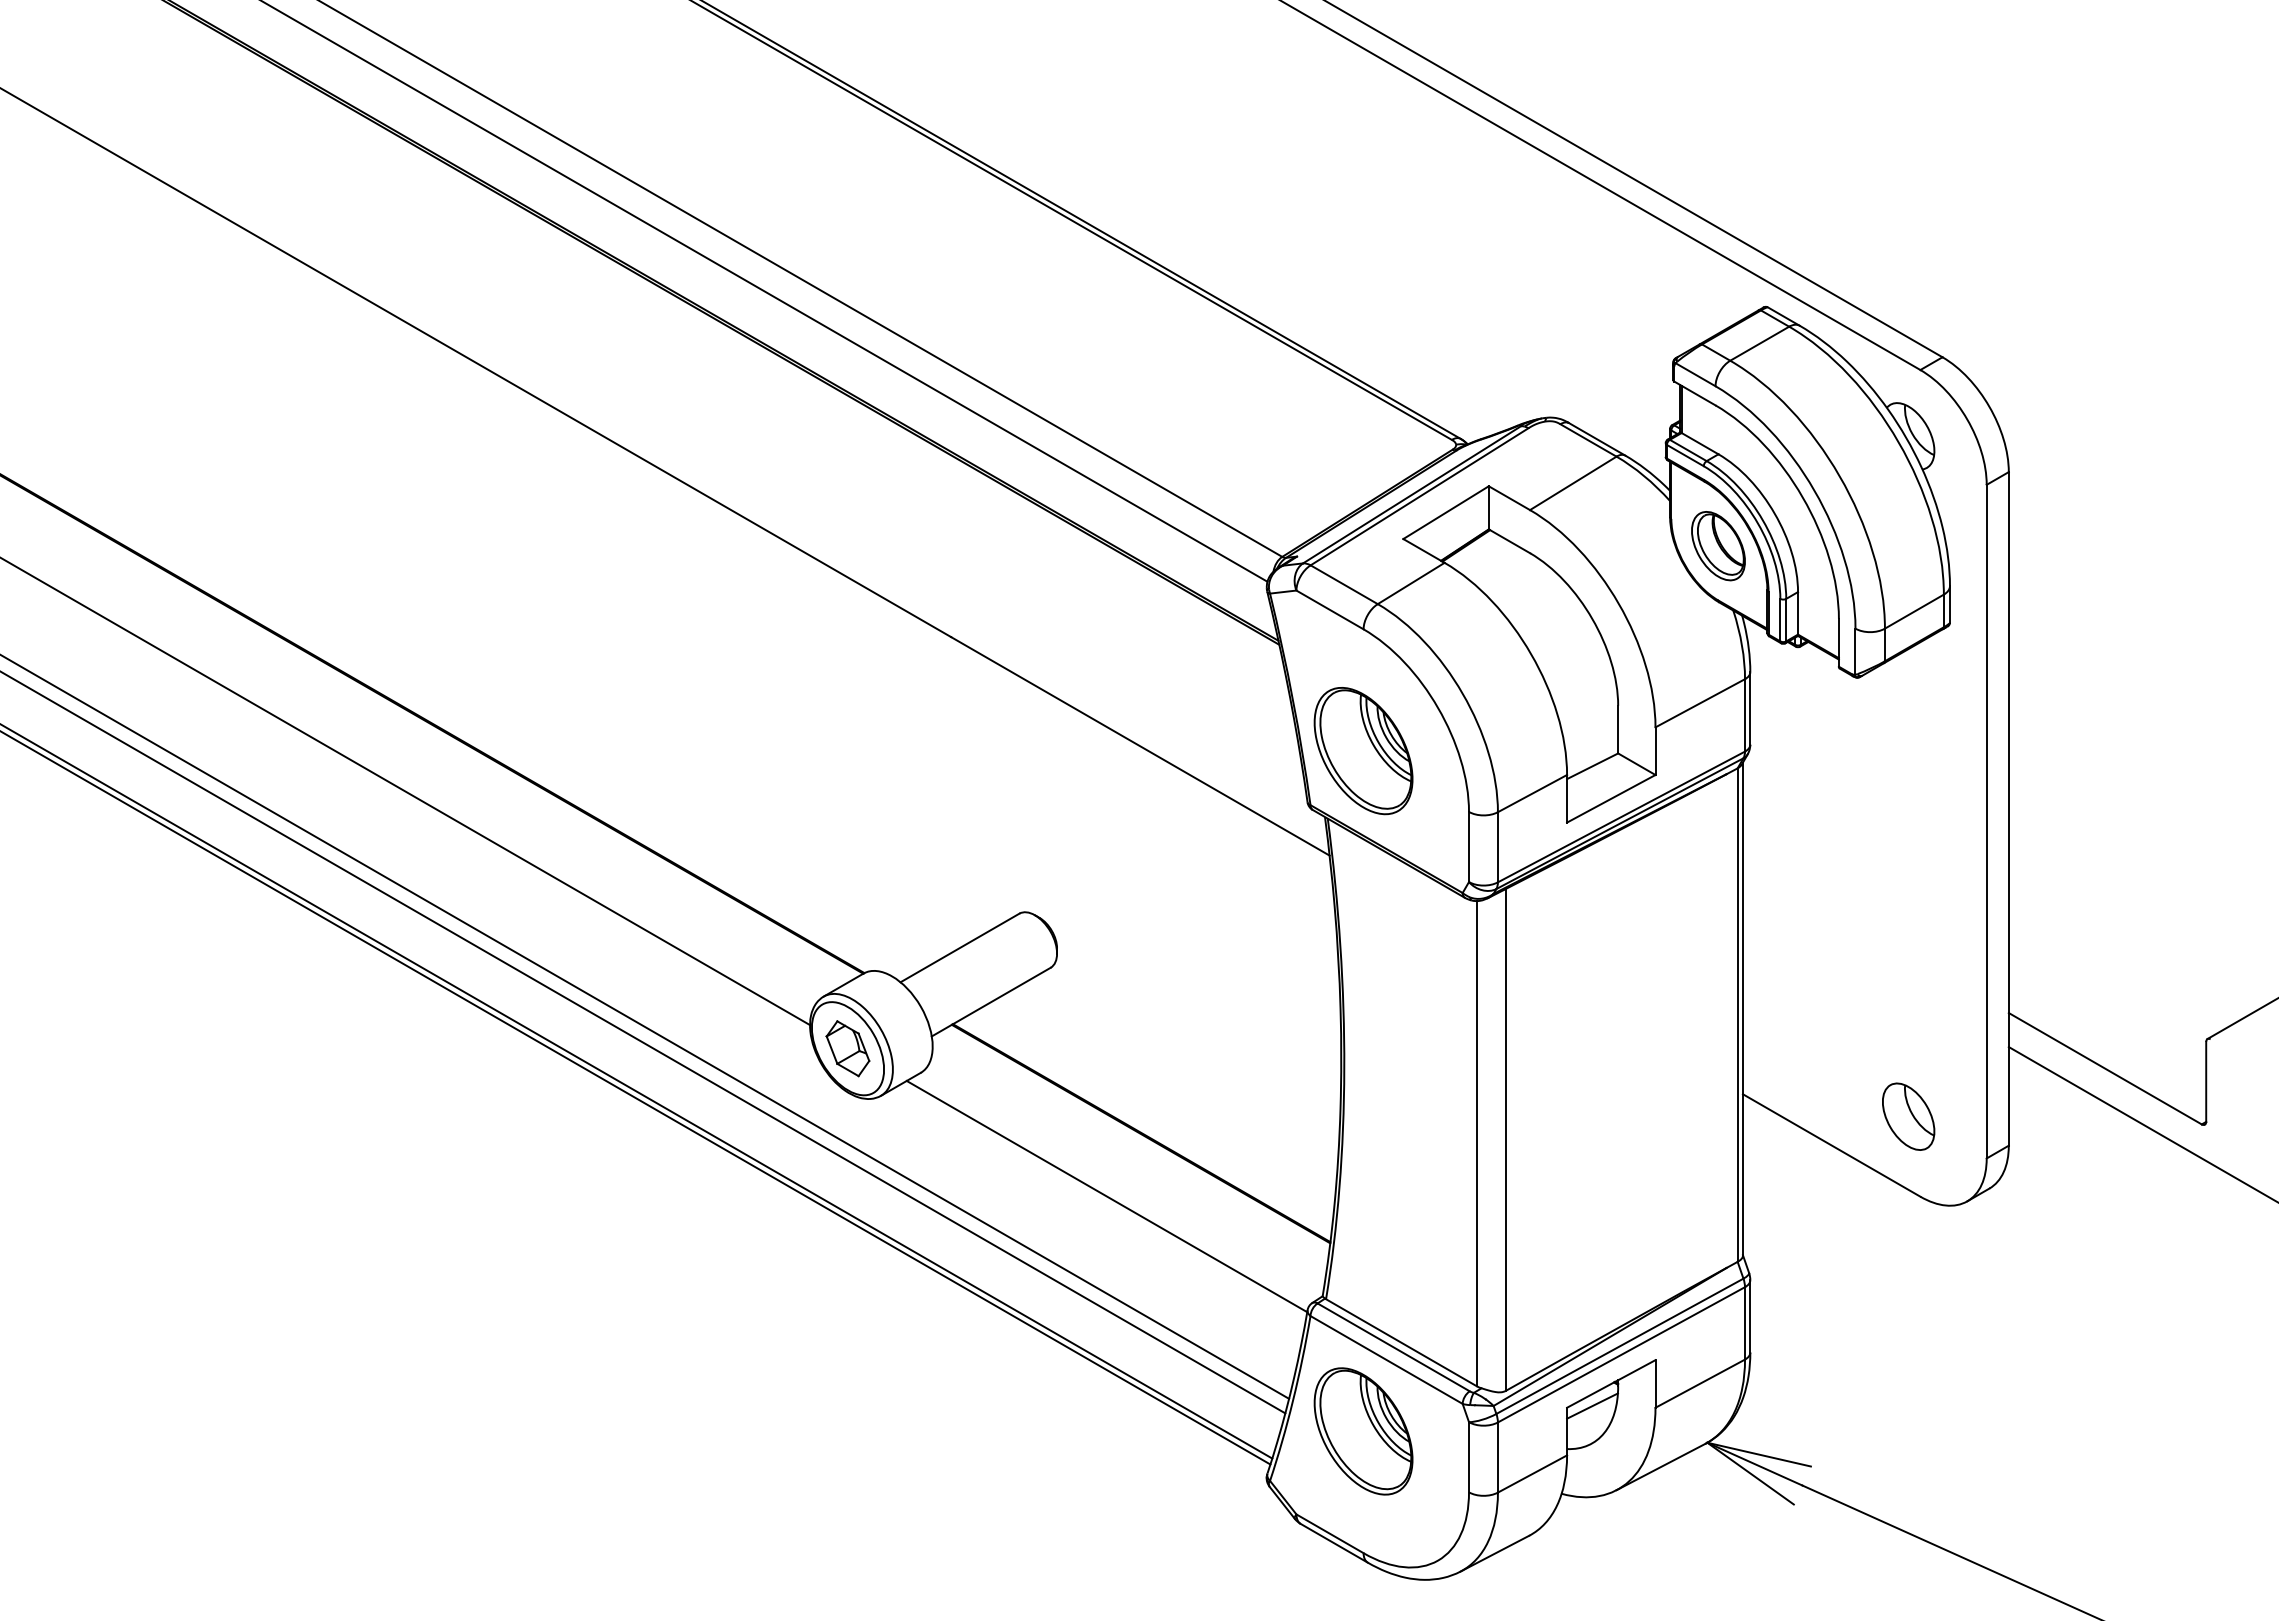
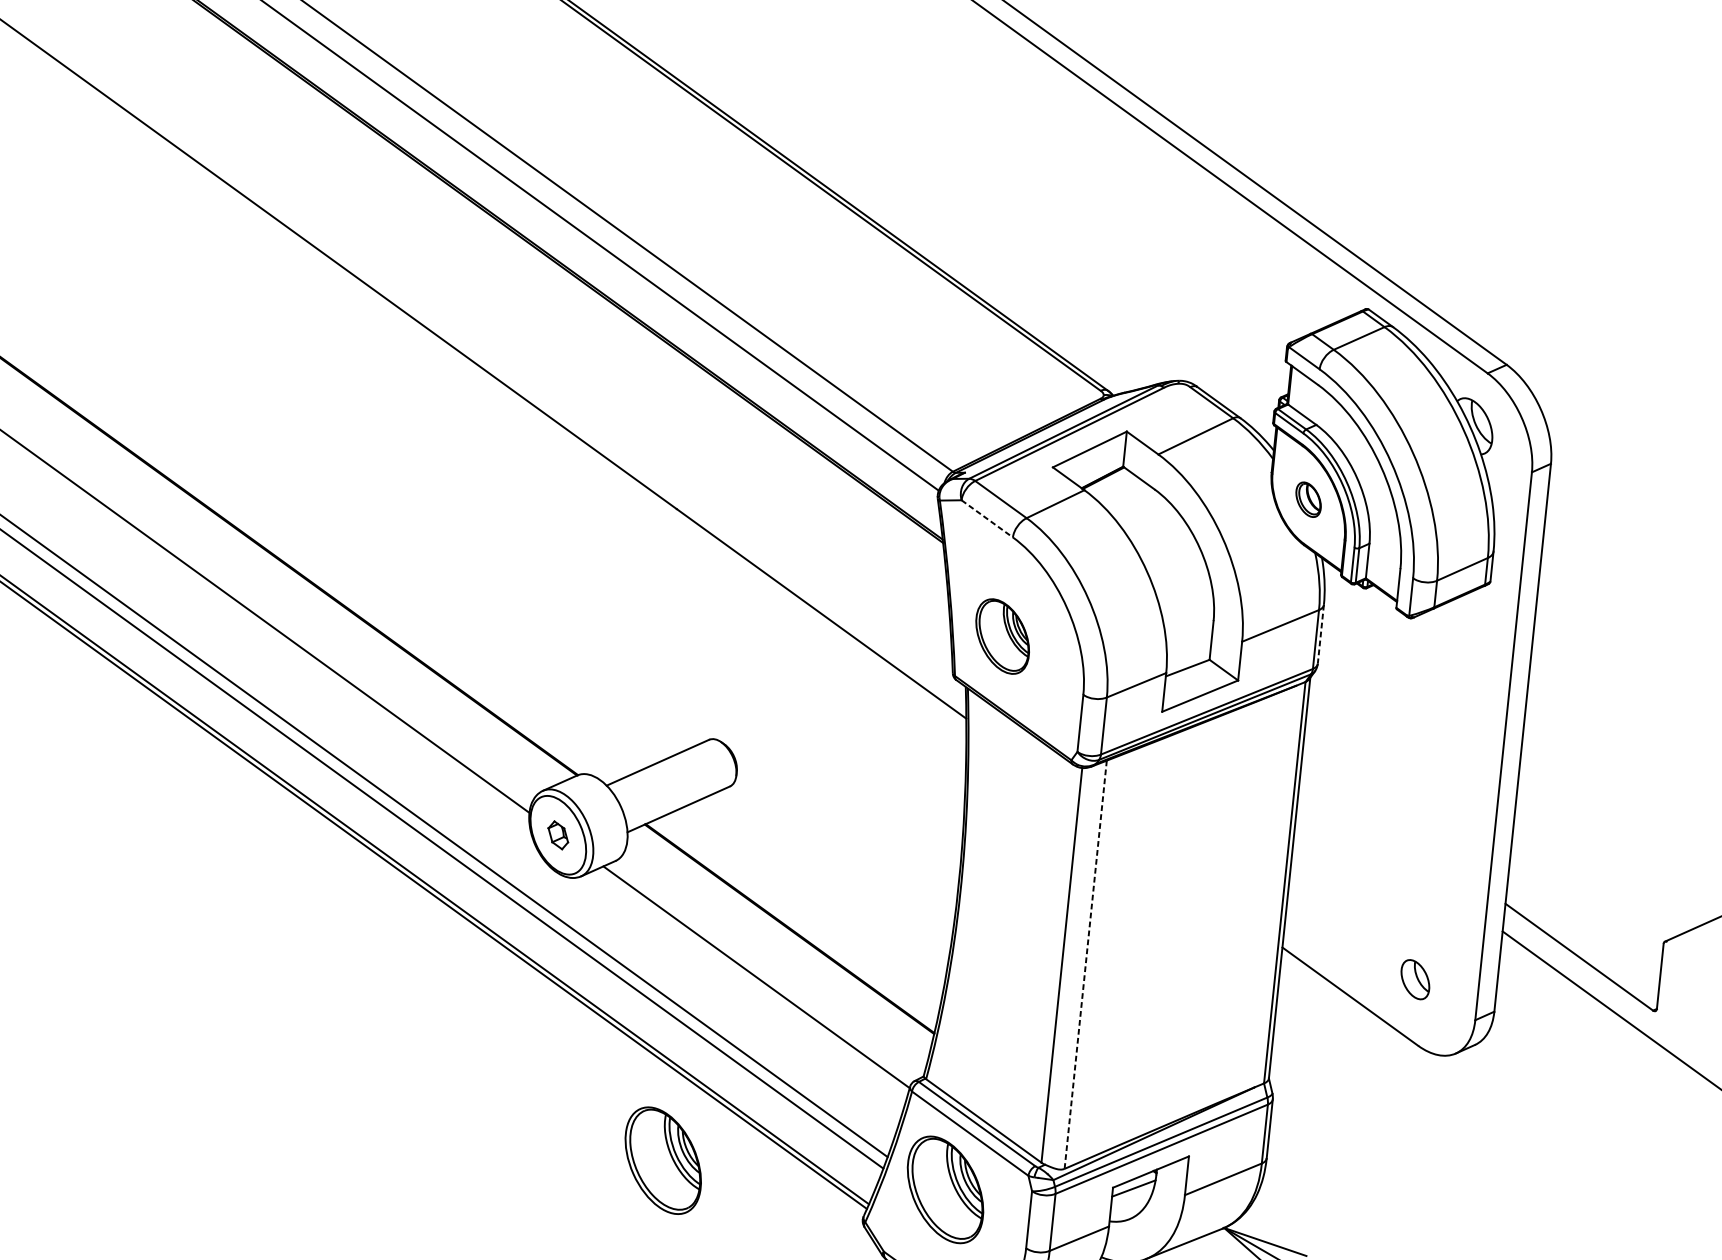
part: (1718, 546) -> (1308, 499), size x0.6
line: (1330, 609) -> (987, 518), solid -> dashed
line: (1750, 708) -> (1321, 634), solid -> dashed
part: (1363, 751) -> (1002, 636), size x0.7
part: (847, 1048) -> (557, 835), size x0.6
part: (1908, 1116) -> (1415, 979), size x0.7
line: (1505, 1139) -> (1085, 964), solid -> dashed
part: (1016, 1431) -> (663, 1160), added

